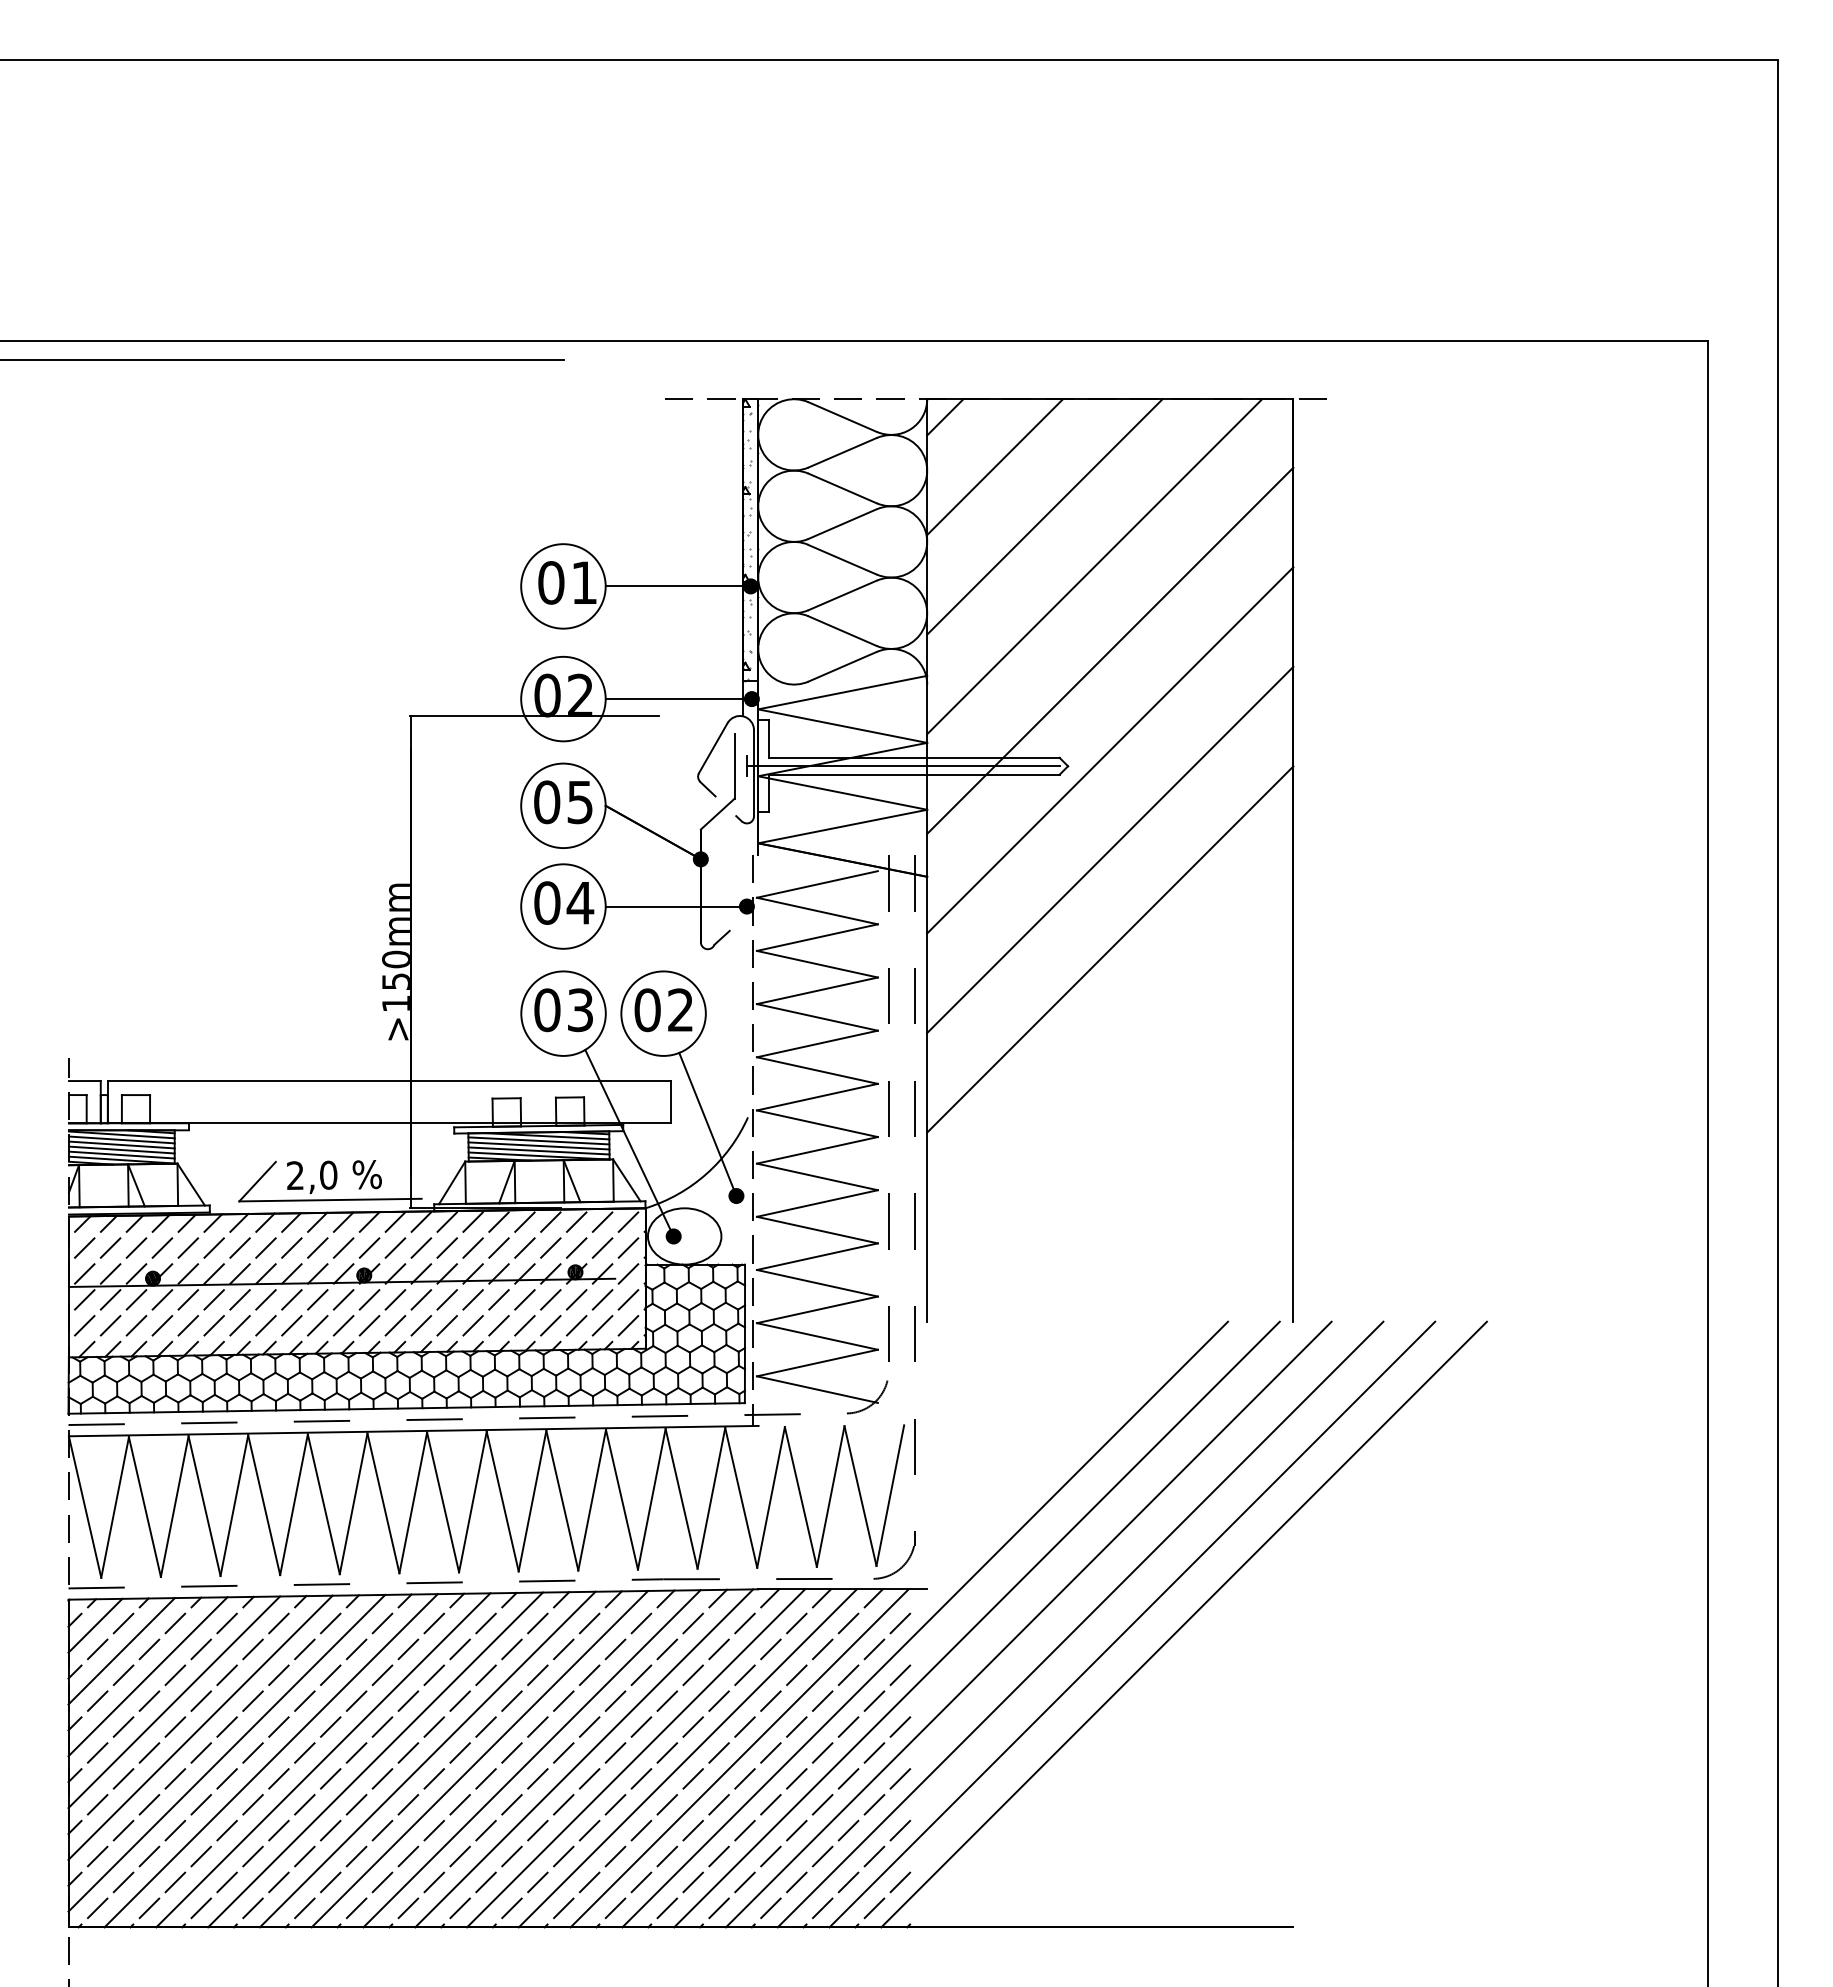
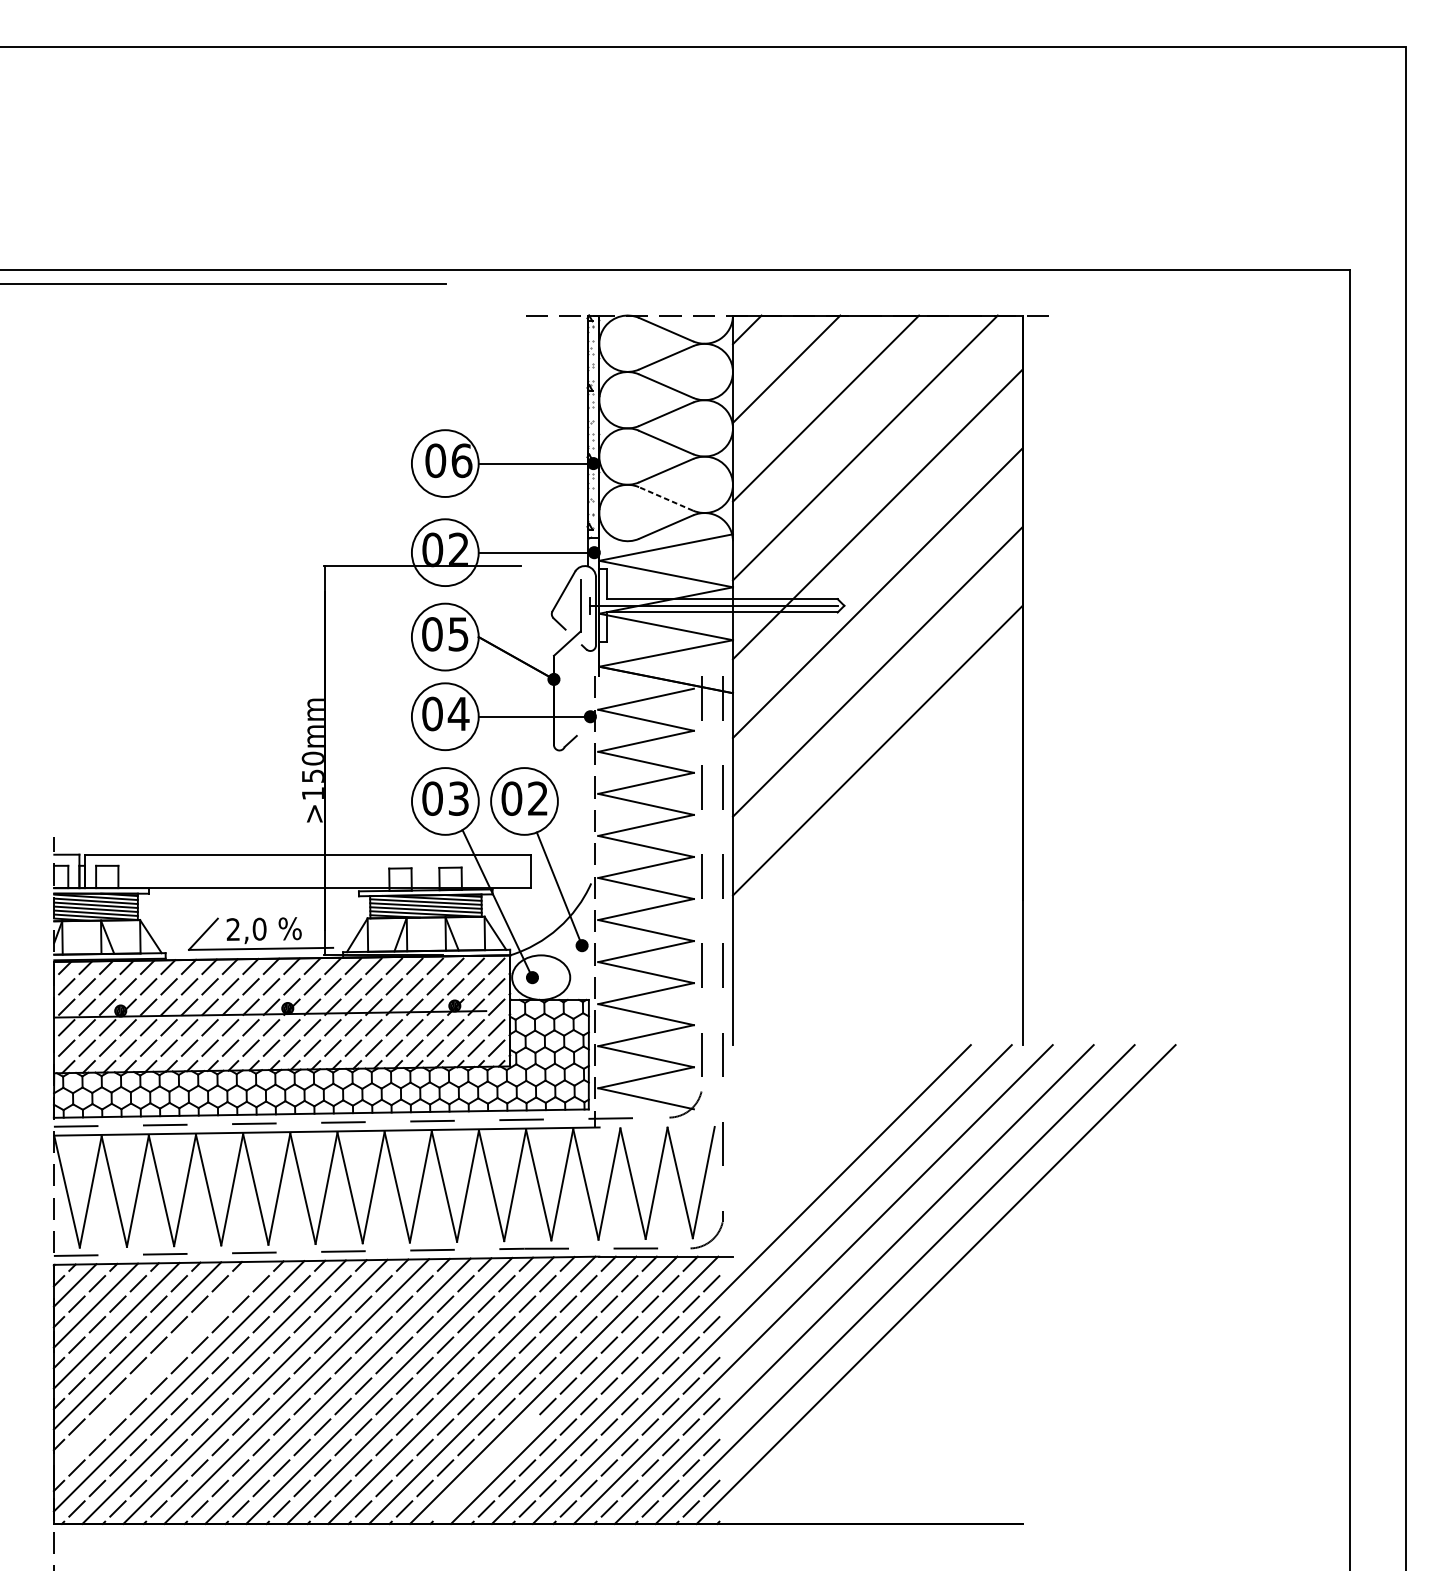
text: (584, 582) -> (461, 460), 01 -> 06
line: (842, 630) -> (665, 498), solid -> dashed
line: (200, 1727) -> (158, 1365), removed
line: (615, 1856) -> (486, 1467), removed

